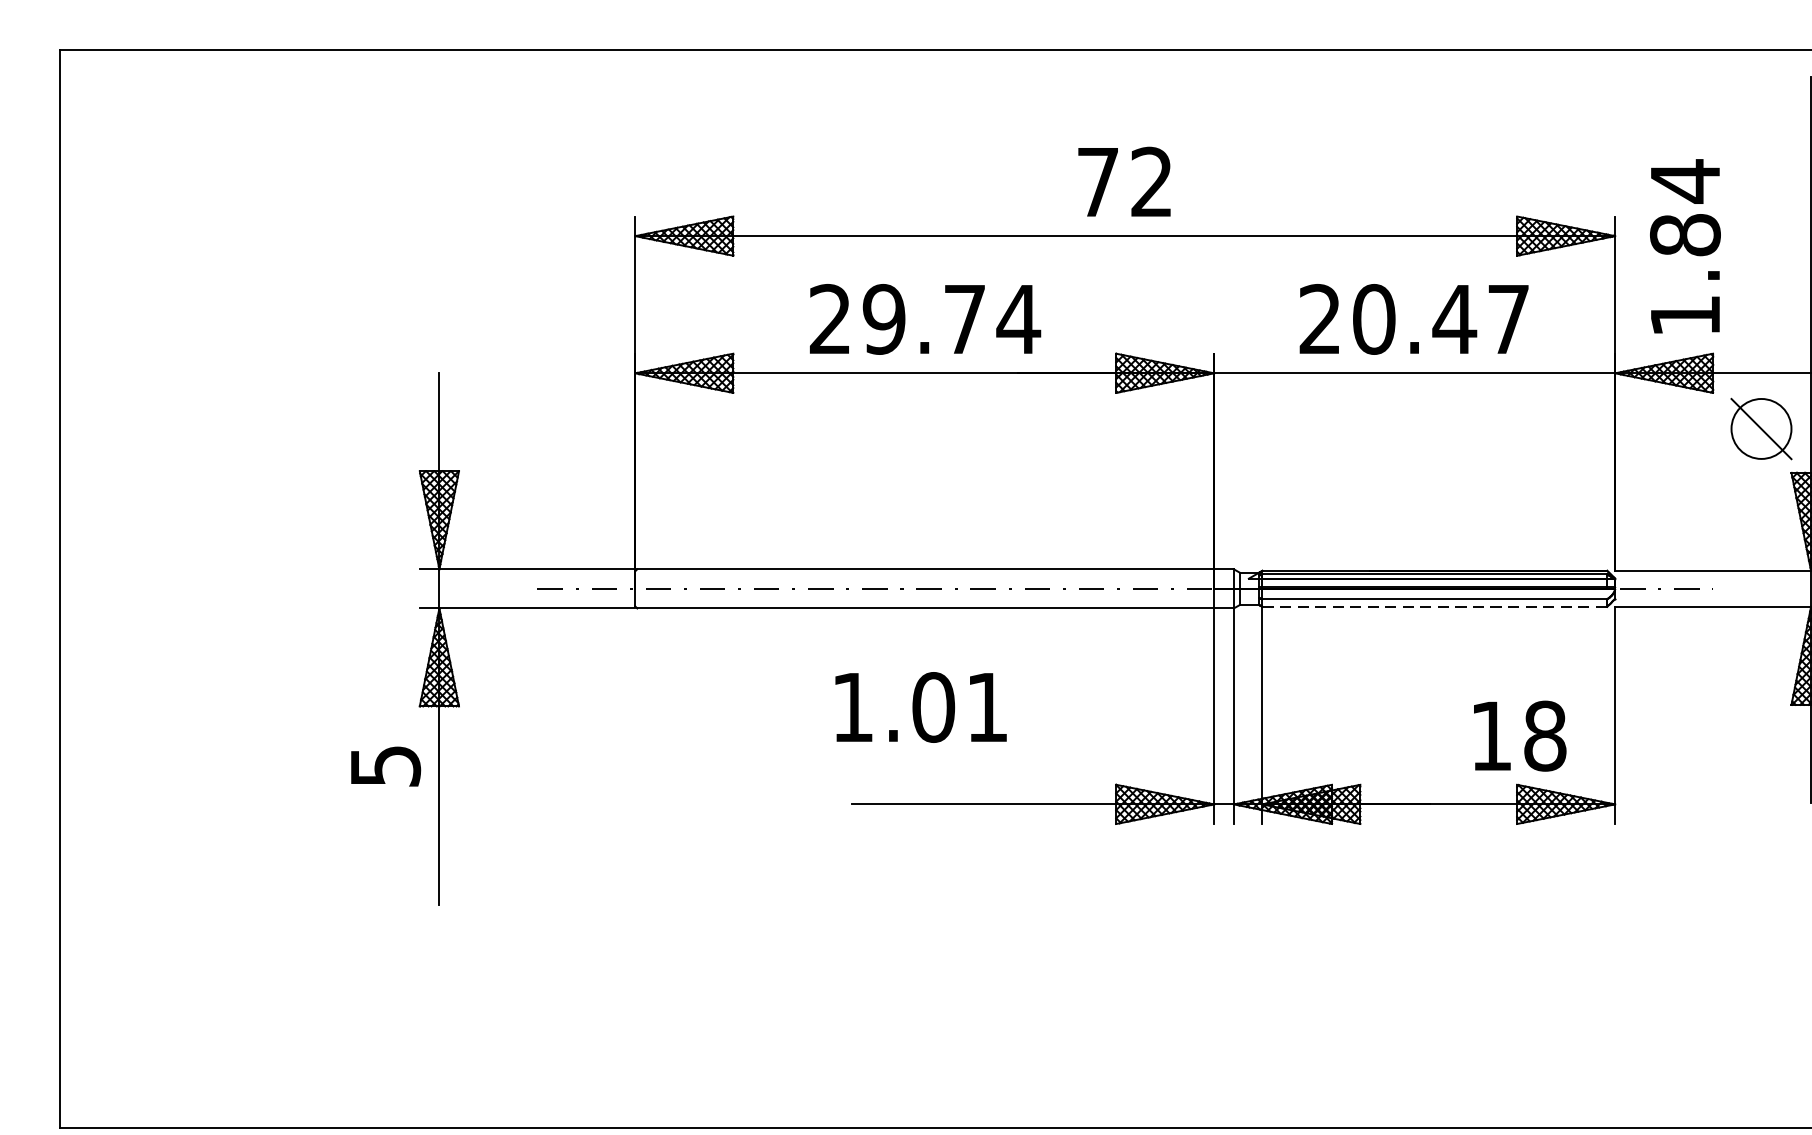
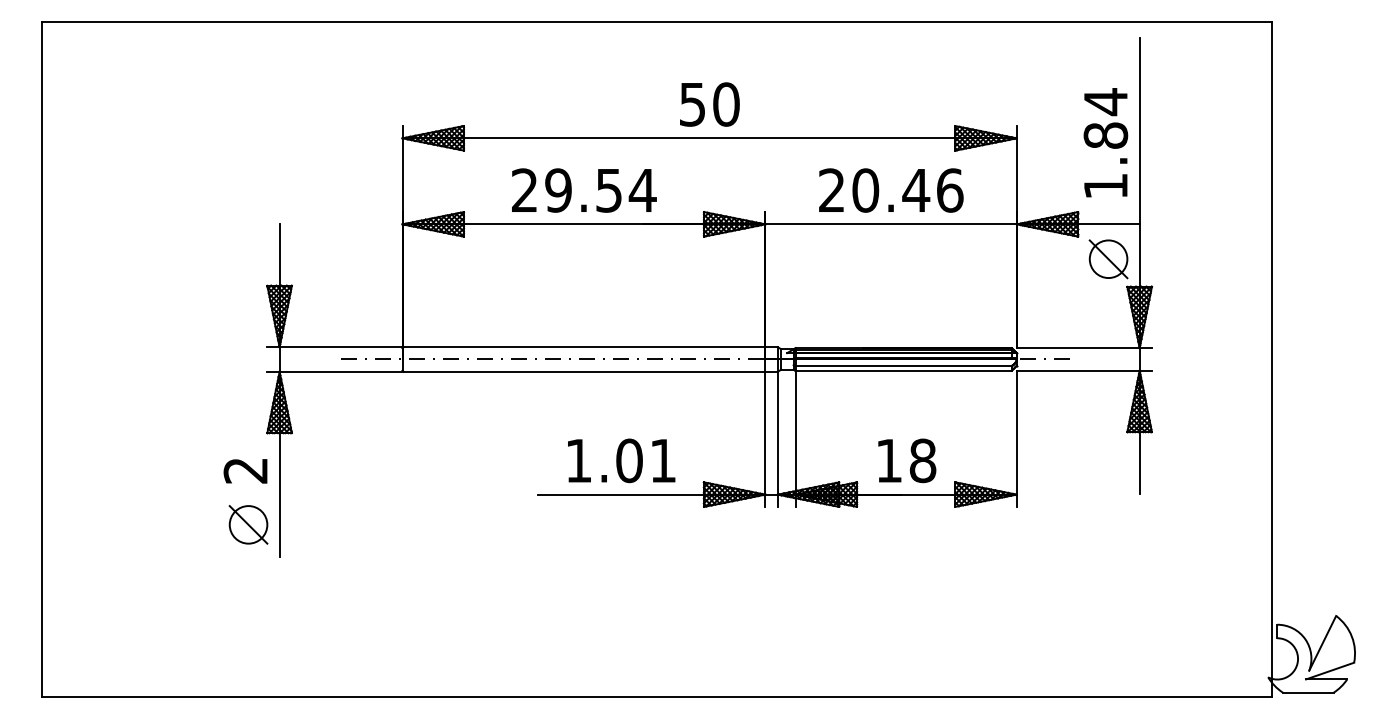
text: (1124, 182) -> (709, 104), 72 -> 50
text: (1684, 245) -> (1105, 142), moved
text: (963, 319) -> (608, 190), 29.74 -> 29.54
text: (1509, 319) -> (950, 190), 20.47 -> 20.46
line: (1436, 606) -> (904, 370), dashed -> solid
text: (920, 706) -> (621, 460), moved
text: (1520, 735) -> (907, 460), moved
text: (384, 765) -> (245, 470), 5 -> 2
part: (389, 852) -> (248, 524), added

